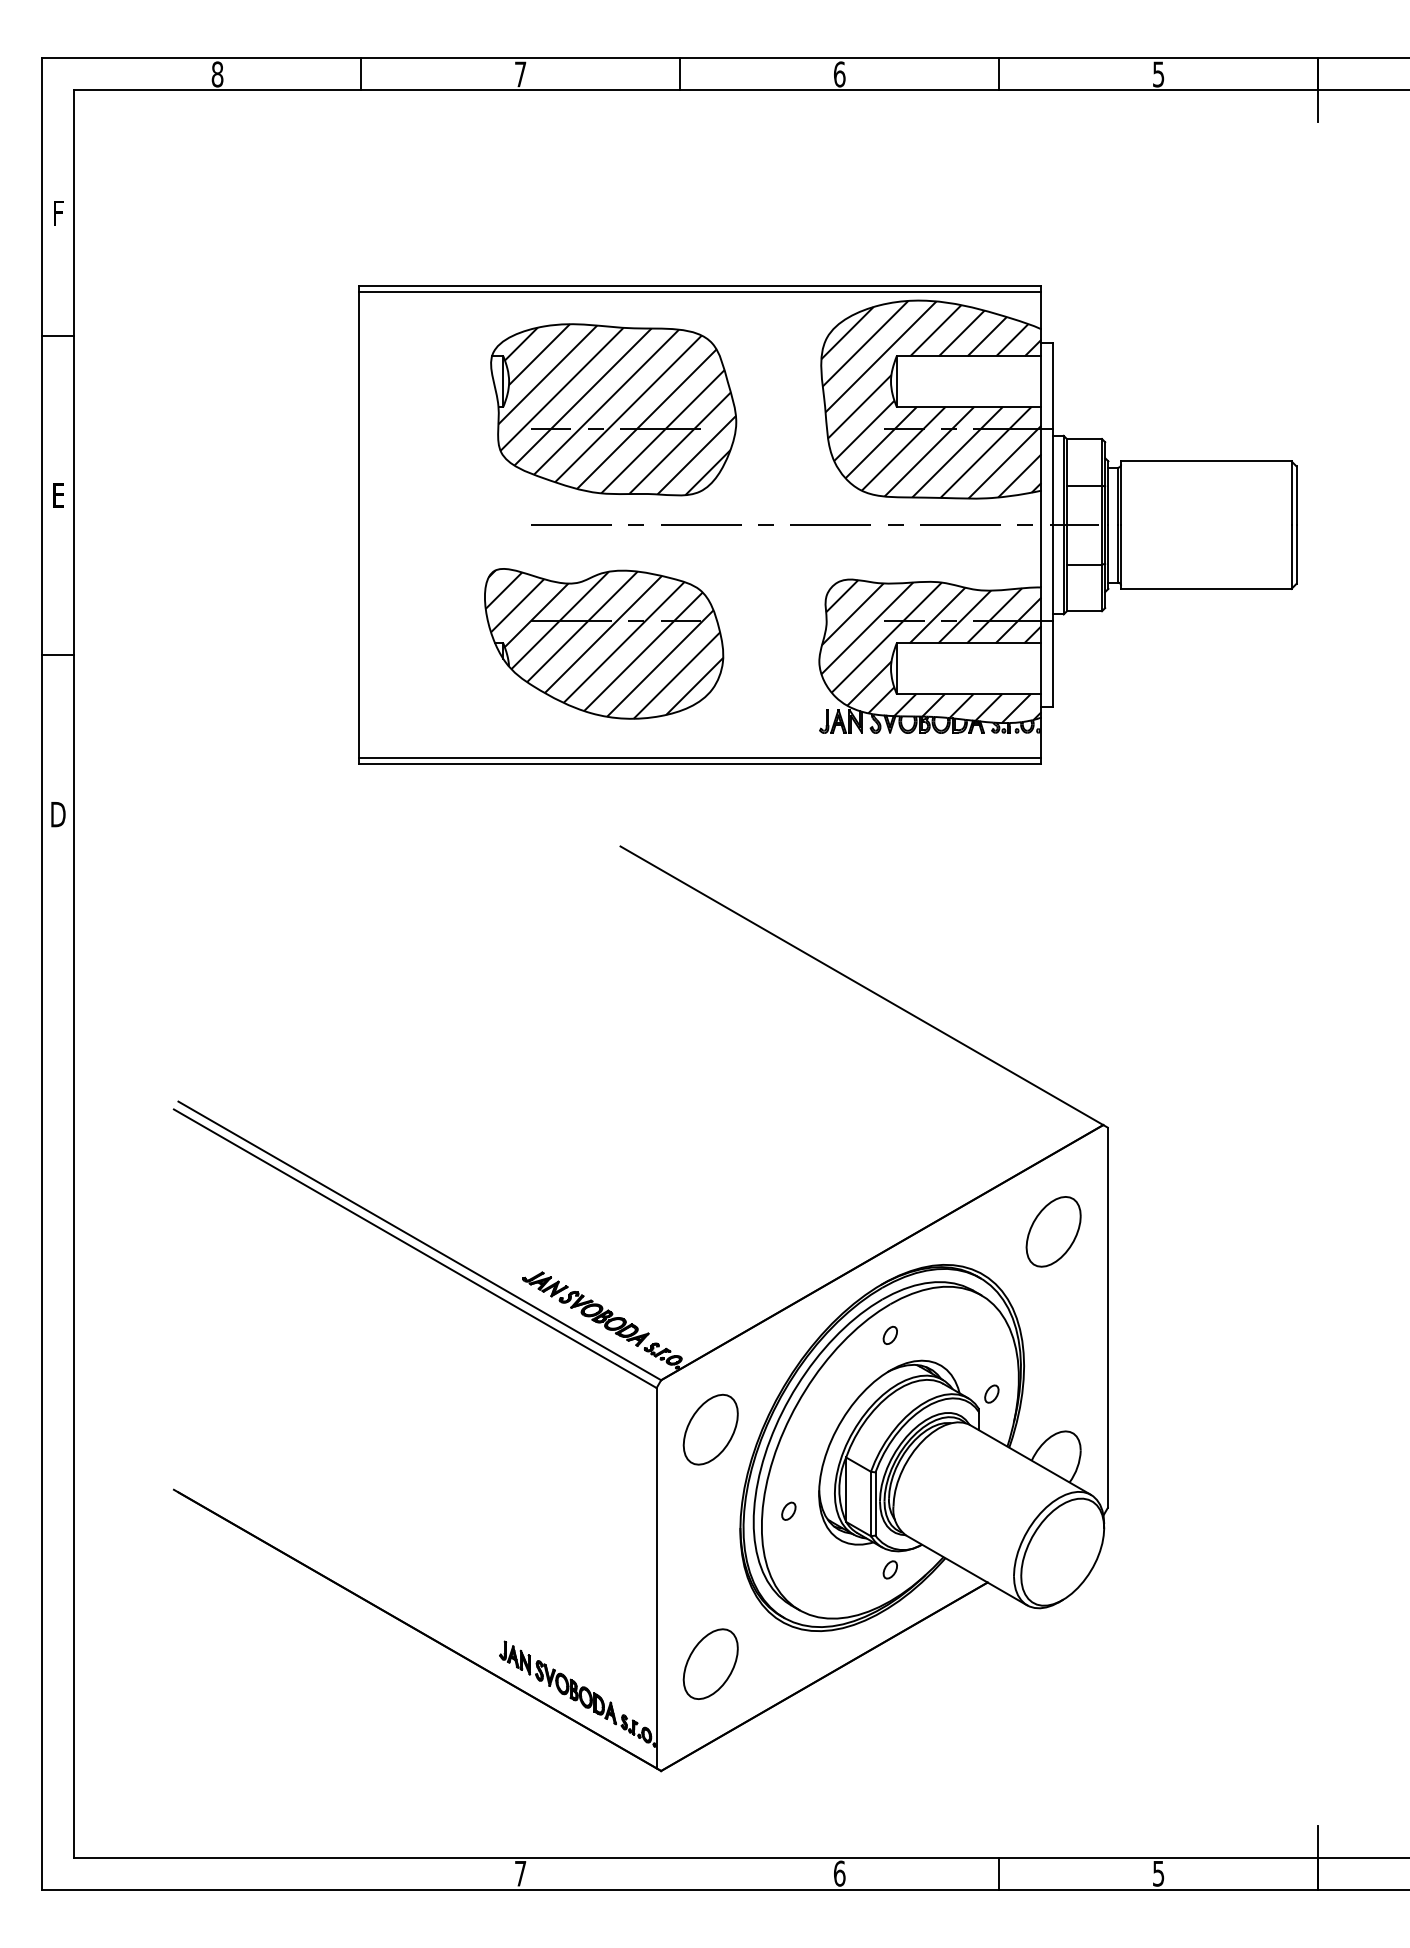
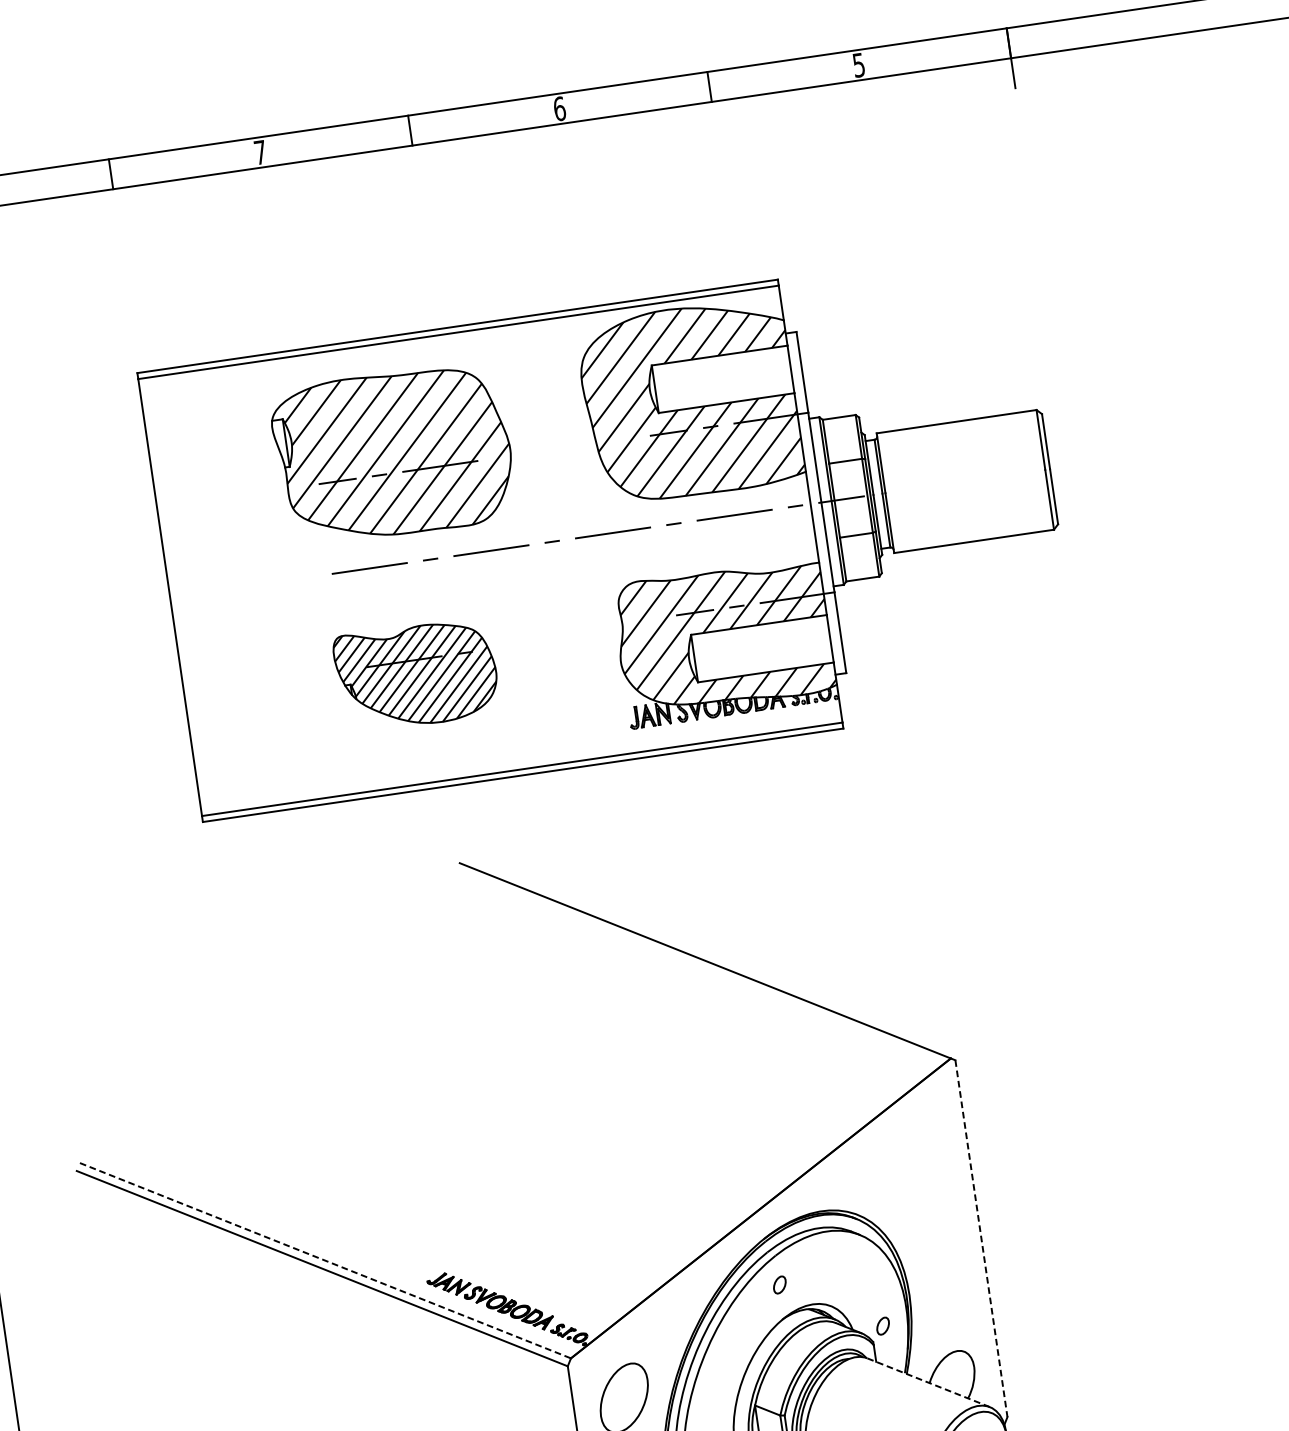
part: (604, 643) -> (416, 674), size x0.7
part: (1053, 1231) -> (918, 1165), removed
line: (419, 1240) -> (325, 1260), solid -> dashed
line: (1107, 1318) -> (981, 1239), solid -> dashed
line: (1030, 1460) -> (928, 1383), solid -> dashed

